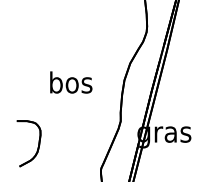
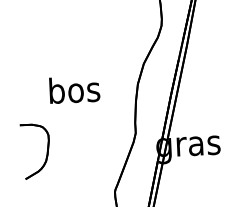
part: (37, 147) -> (45, 155), moved

